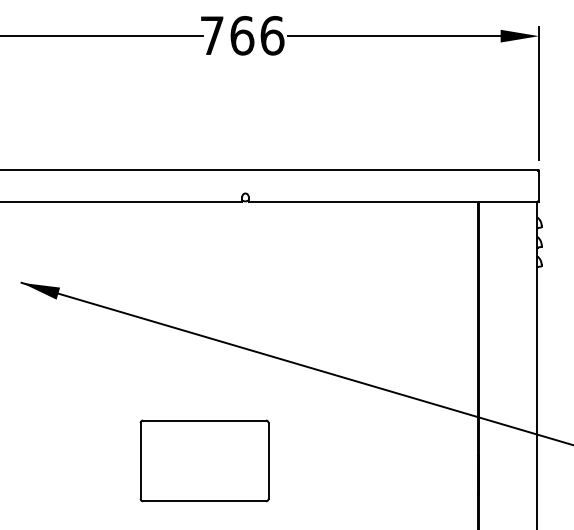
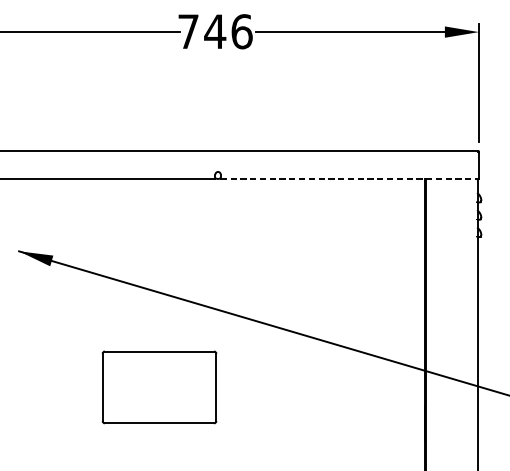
text: (241, 35) -> (214, 31), 766 -> 746
line: (393, 201) -> (349, 179), solid -> dashed
part: (204, 460) -> (159, 387), moved

